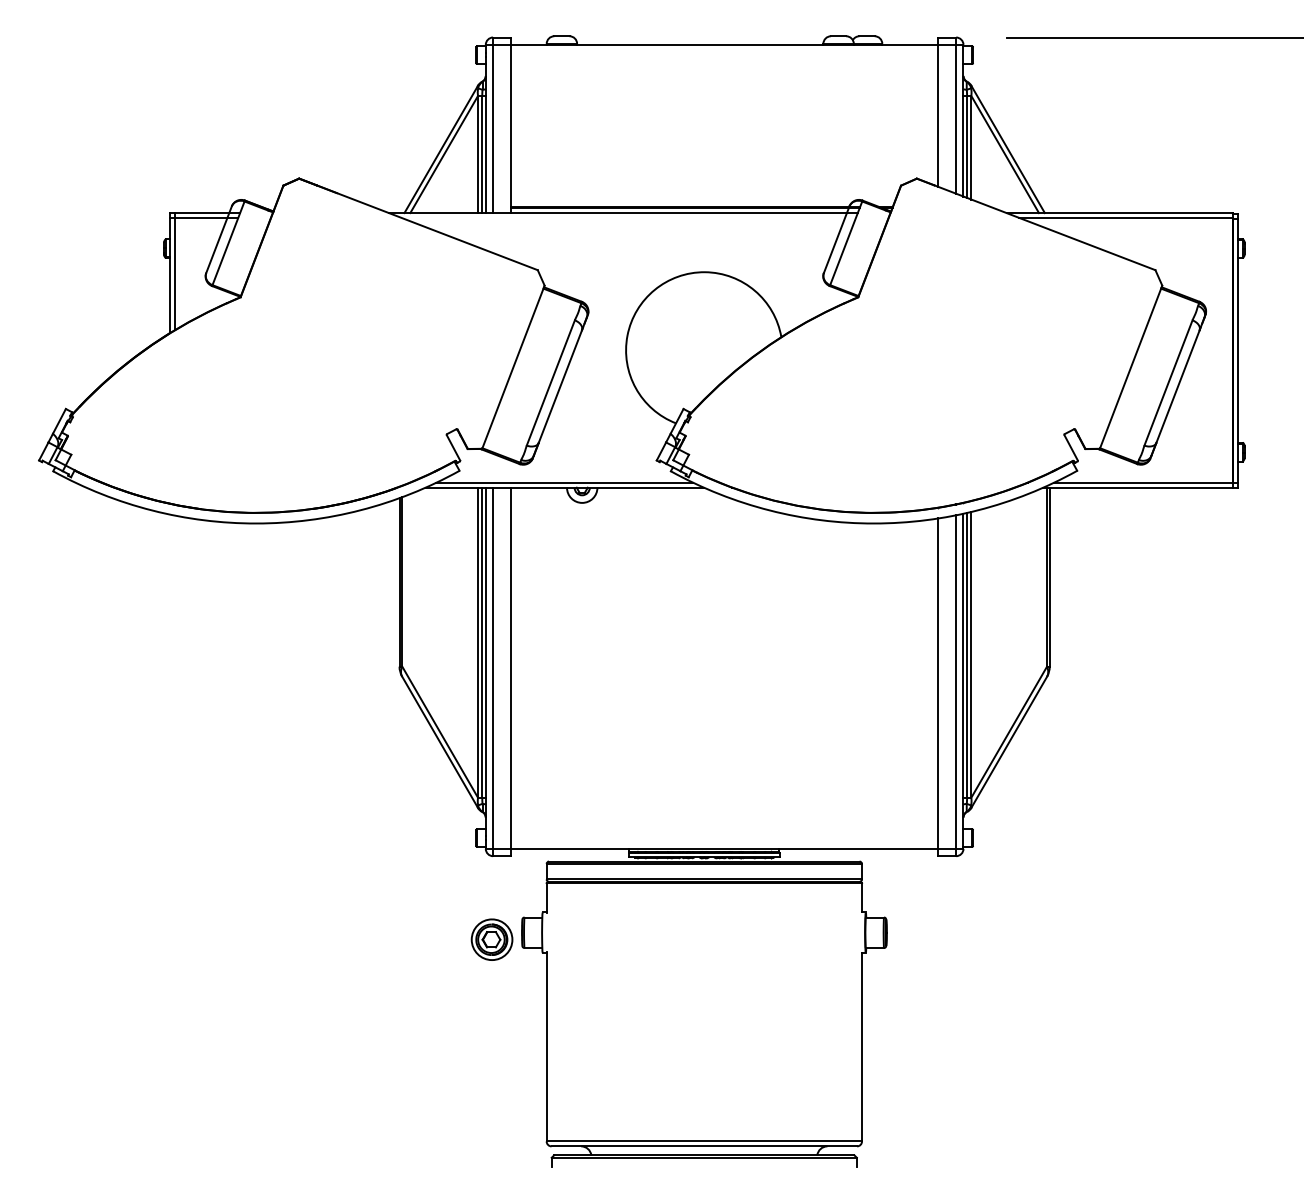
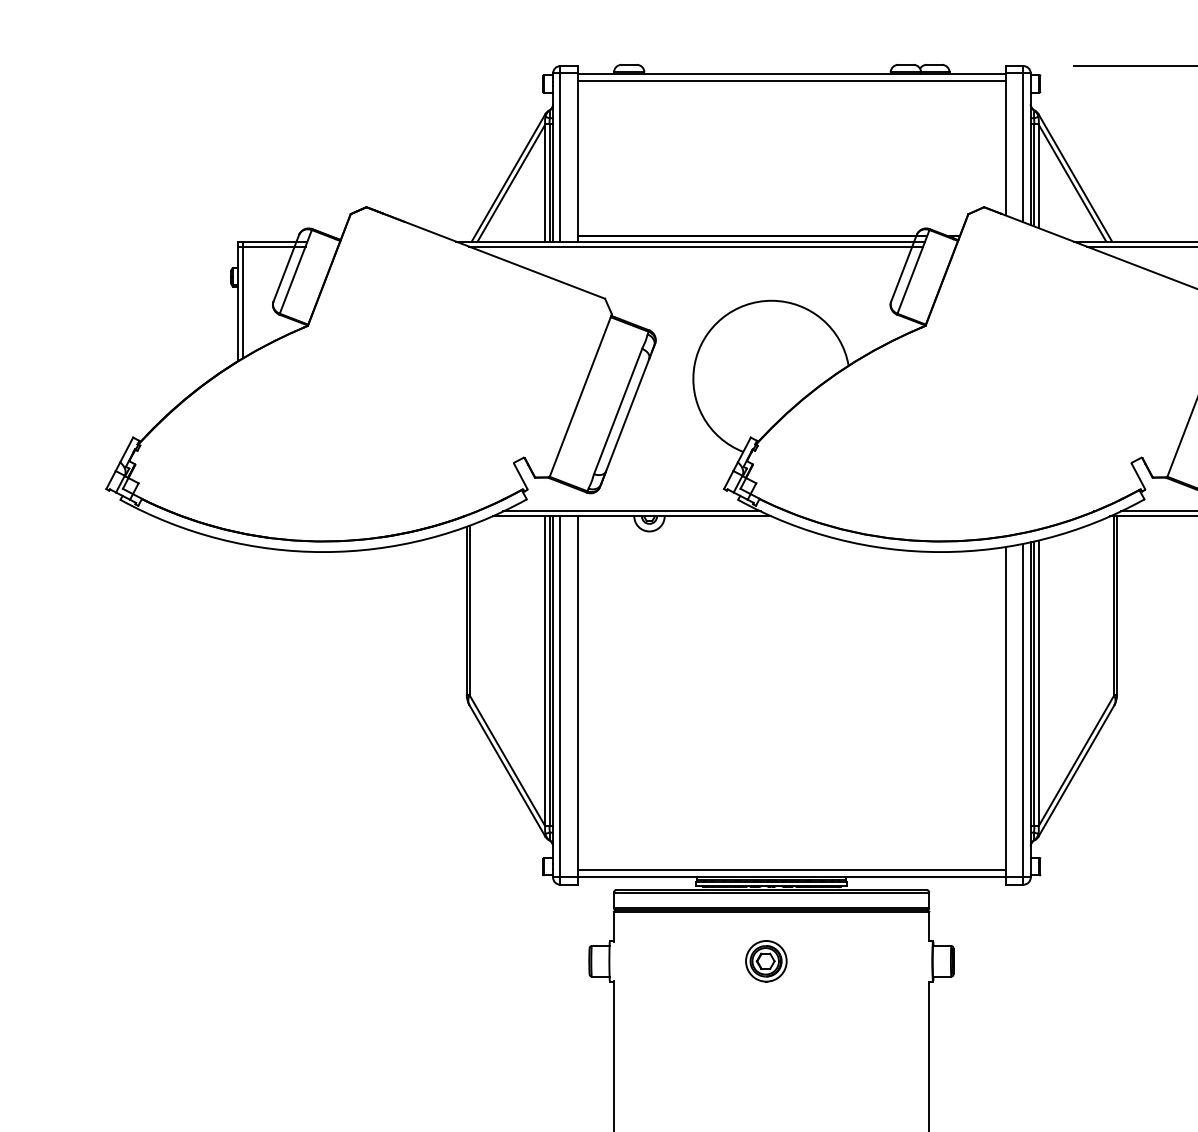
line: (724, 52) -> (791, 81), added
line: (628, 217) -> (695, 246), added
line: (724, 840) -> (791, 869), added
part: (491, 939) -> (765, 961), moved

